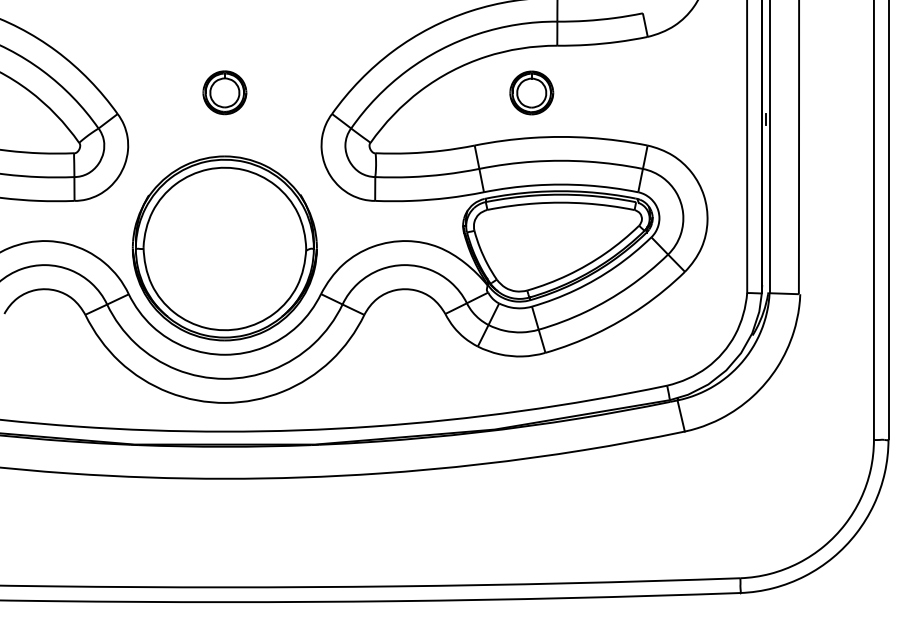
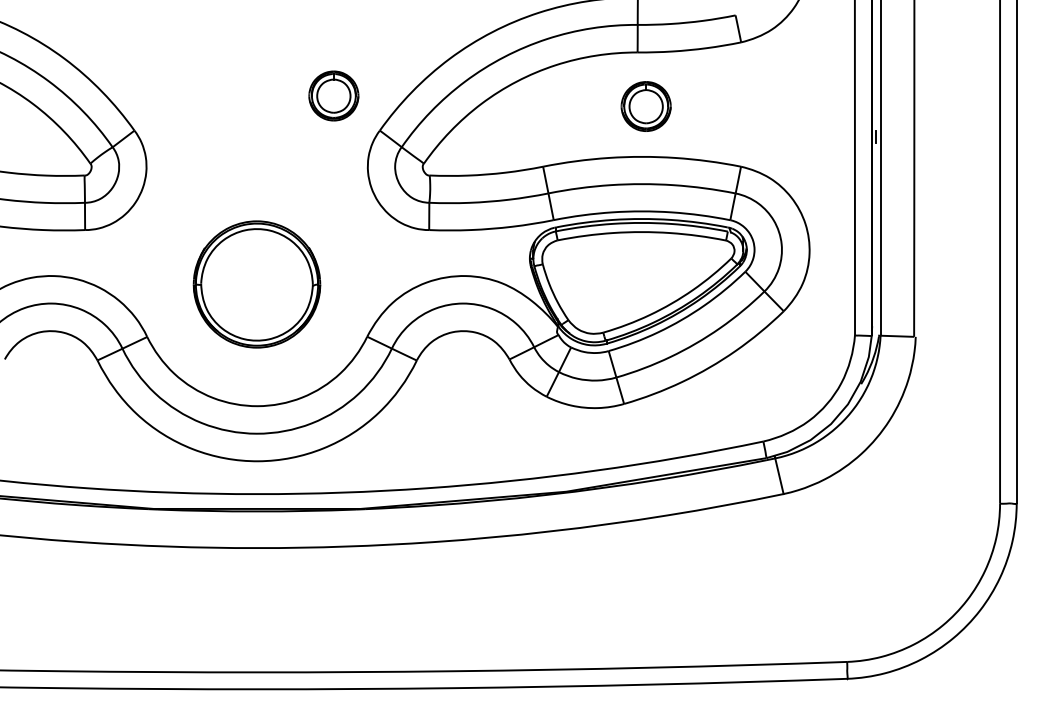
part: (224, 92) -> (333, 95), moved
part: (531, 92) -> (645, 105), moved
part: (224, 248) -> (256, 284), size x0.6

